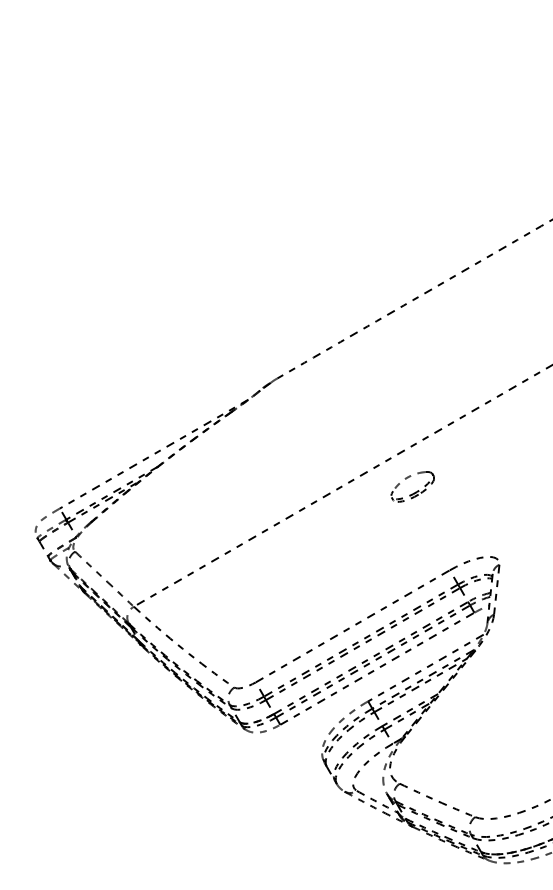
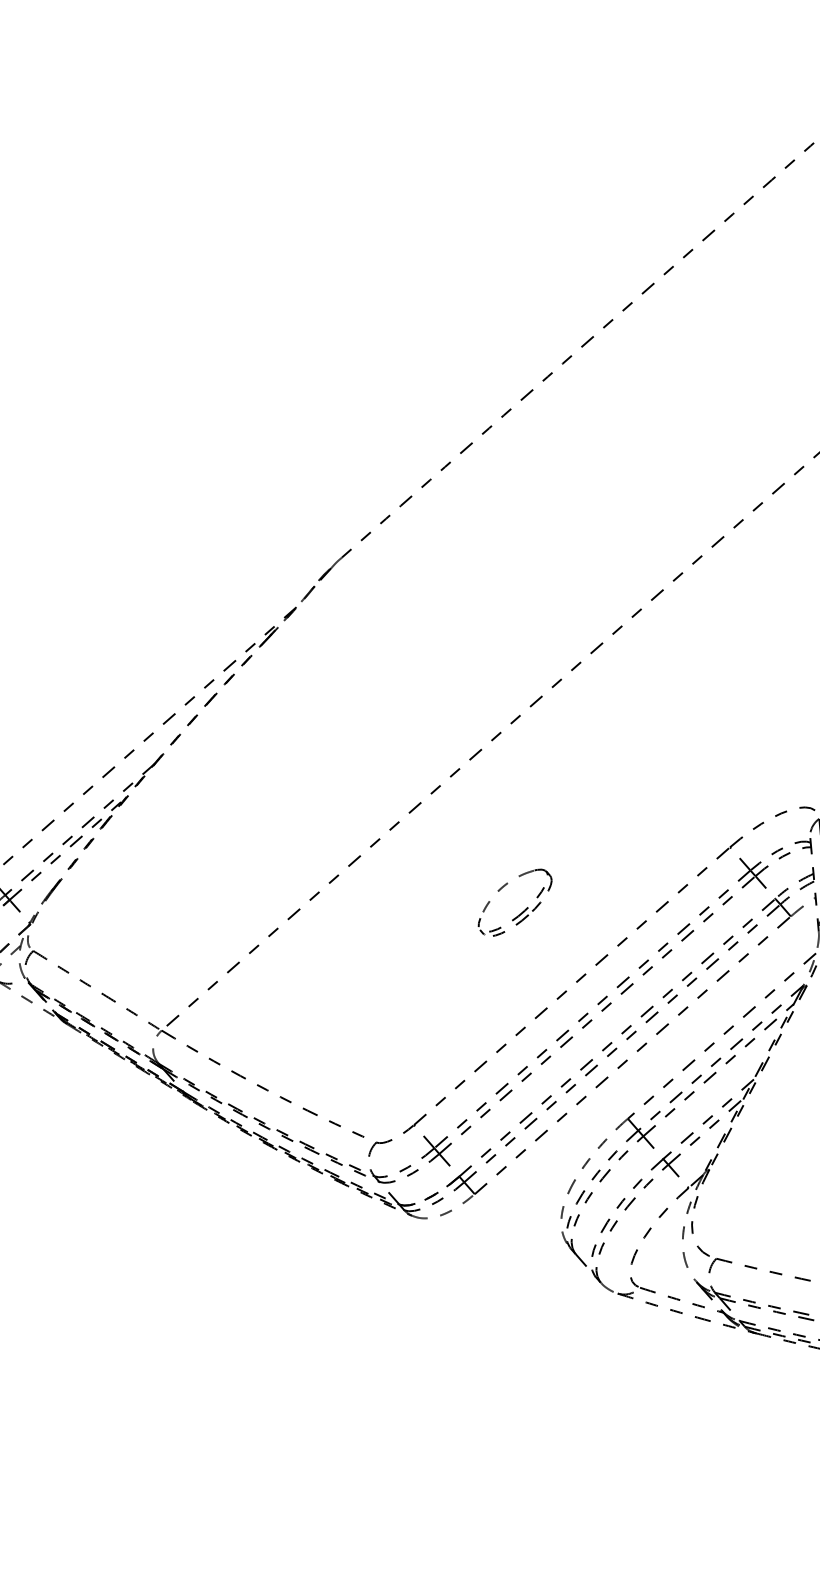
part: (412, 486) -> (514, 902), moved

